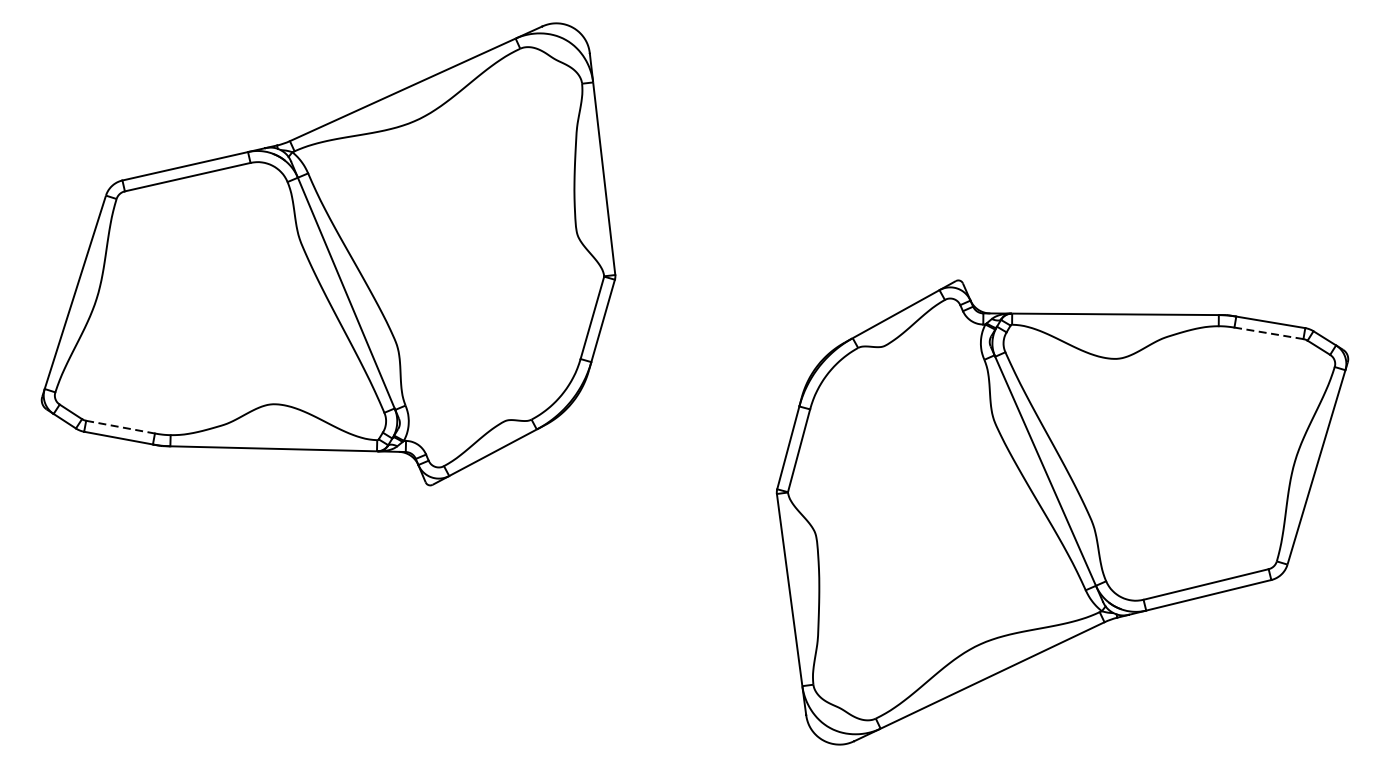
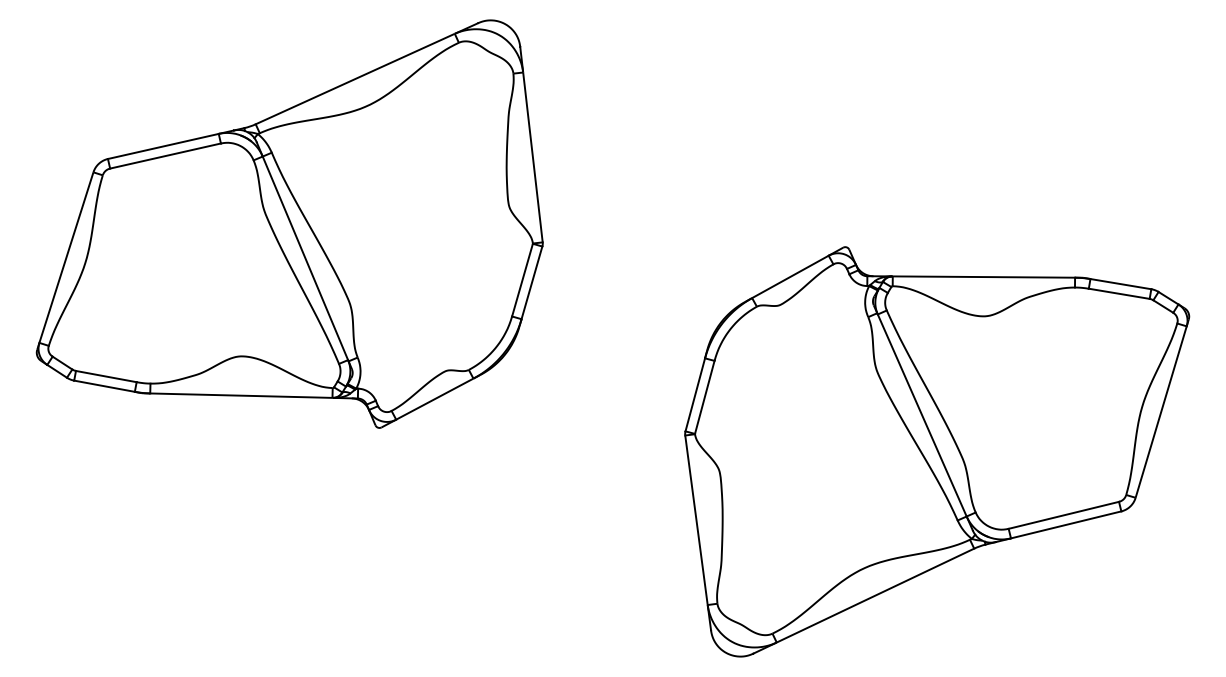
line: (1269, 332) -> (1119, 293), dashed -> solid
line: (120, 427) -> (106, 376), dashed -> solid

